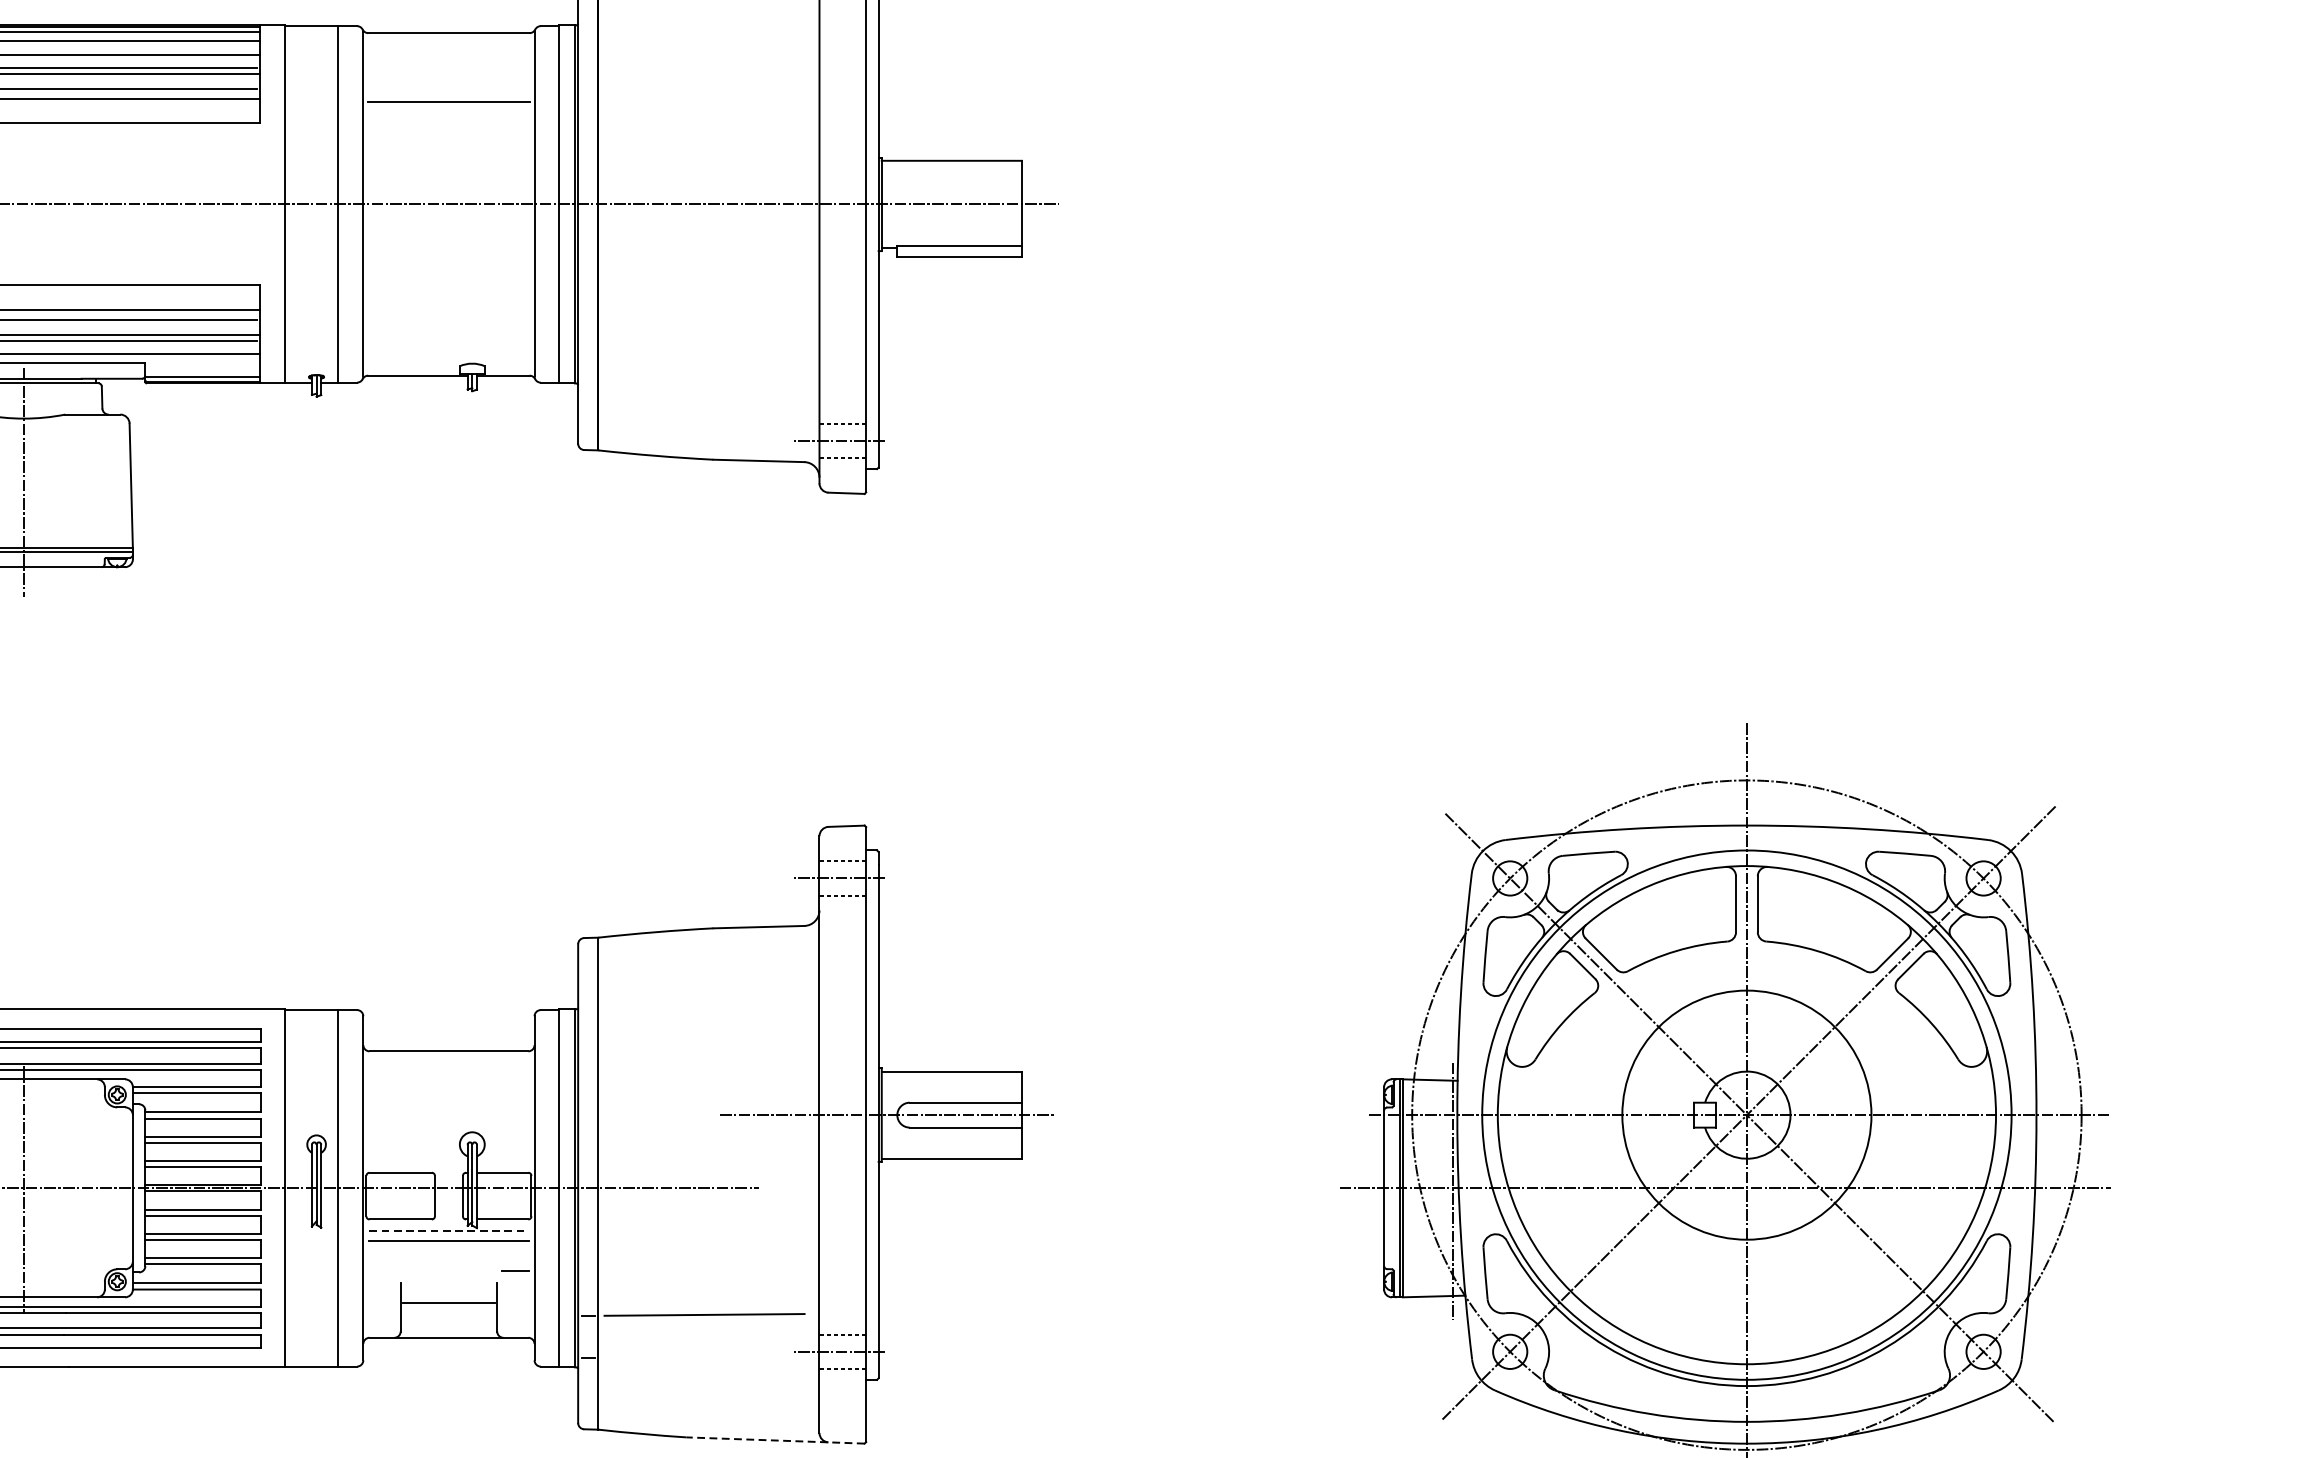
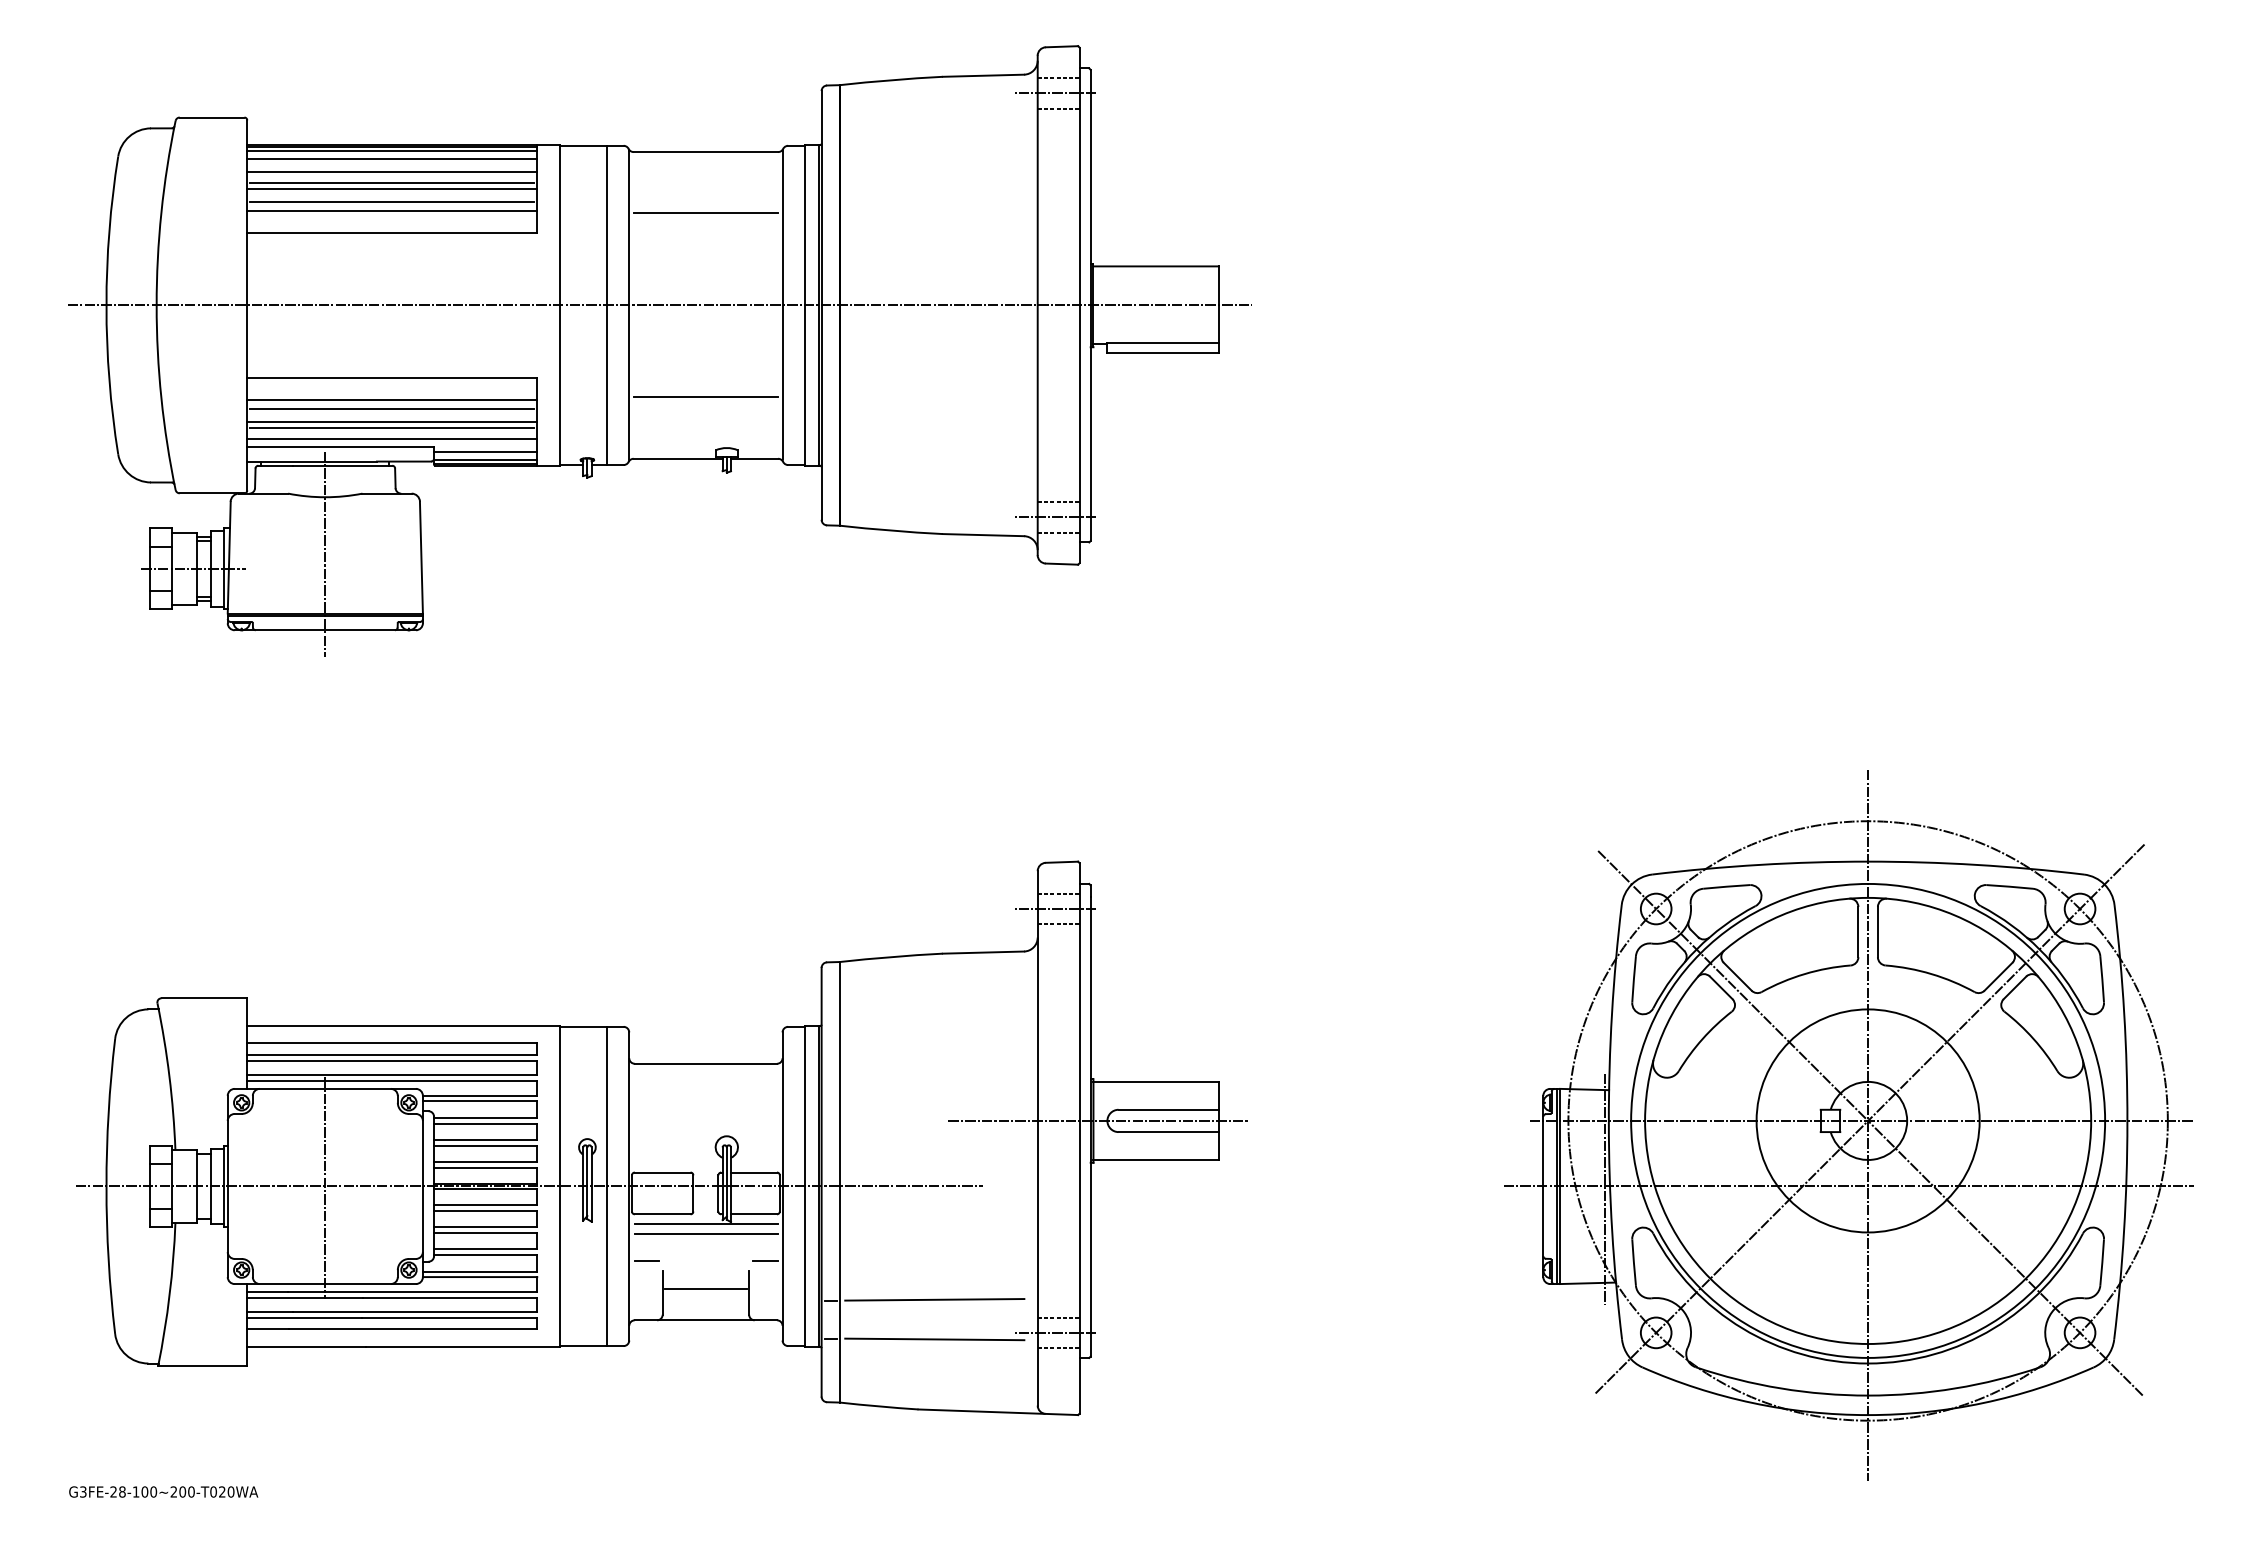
line: (448, 307) -> (705, 397), added
line: (202, 367) -> (485, 451), added
line: (449, 1230) -> (706, 1224), dashed -> solid
line: (382, 1271) -> (646, 1260), added
line: (704, 1359) -> (934, 1339), added
line: (775, 1440) -> (998, 1412), dashed -> solid

